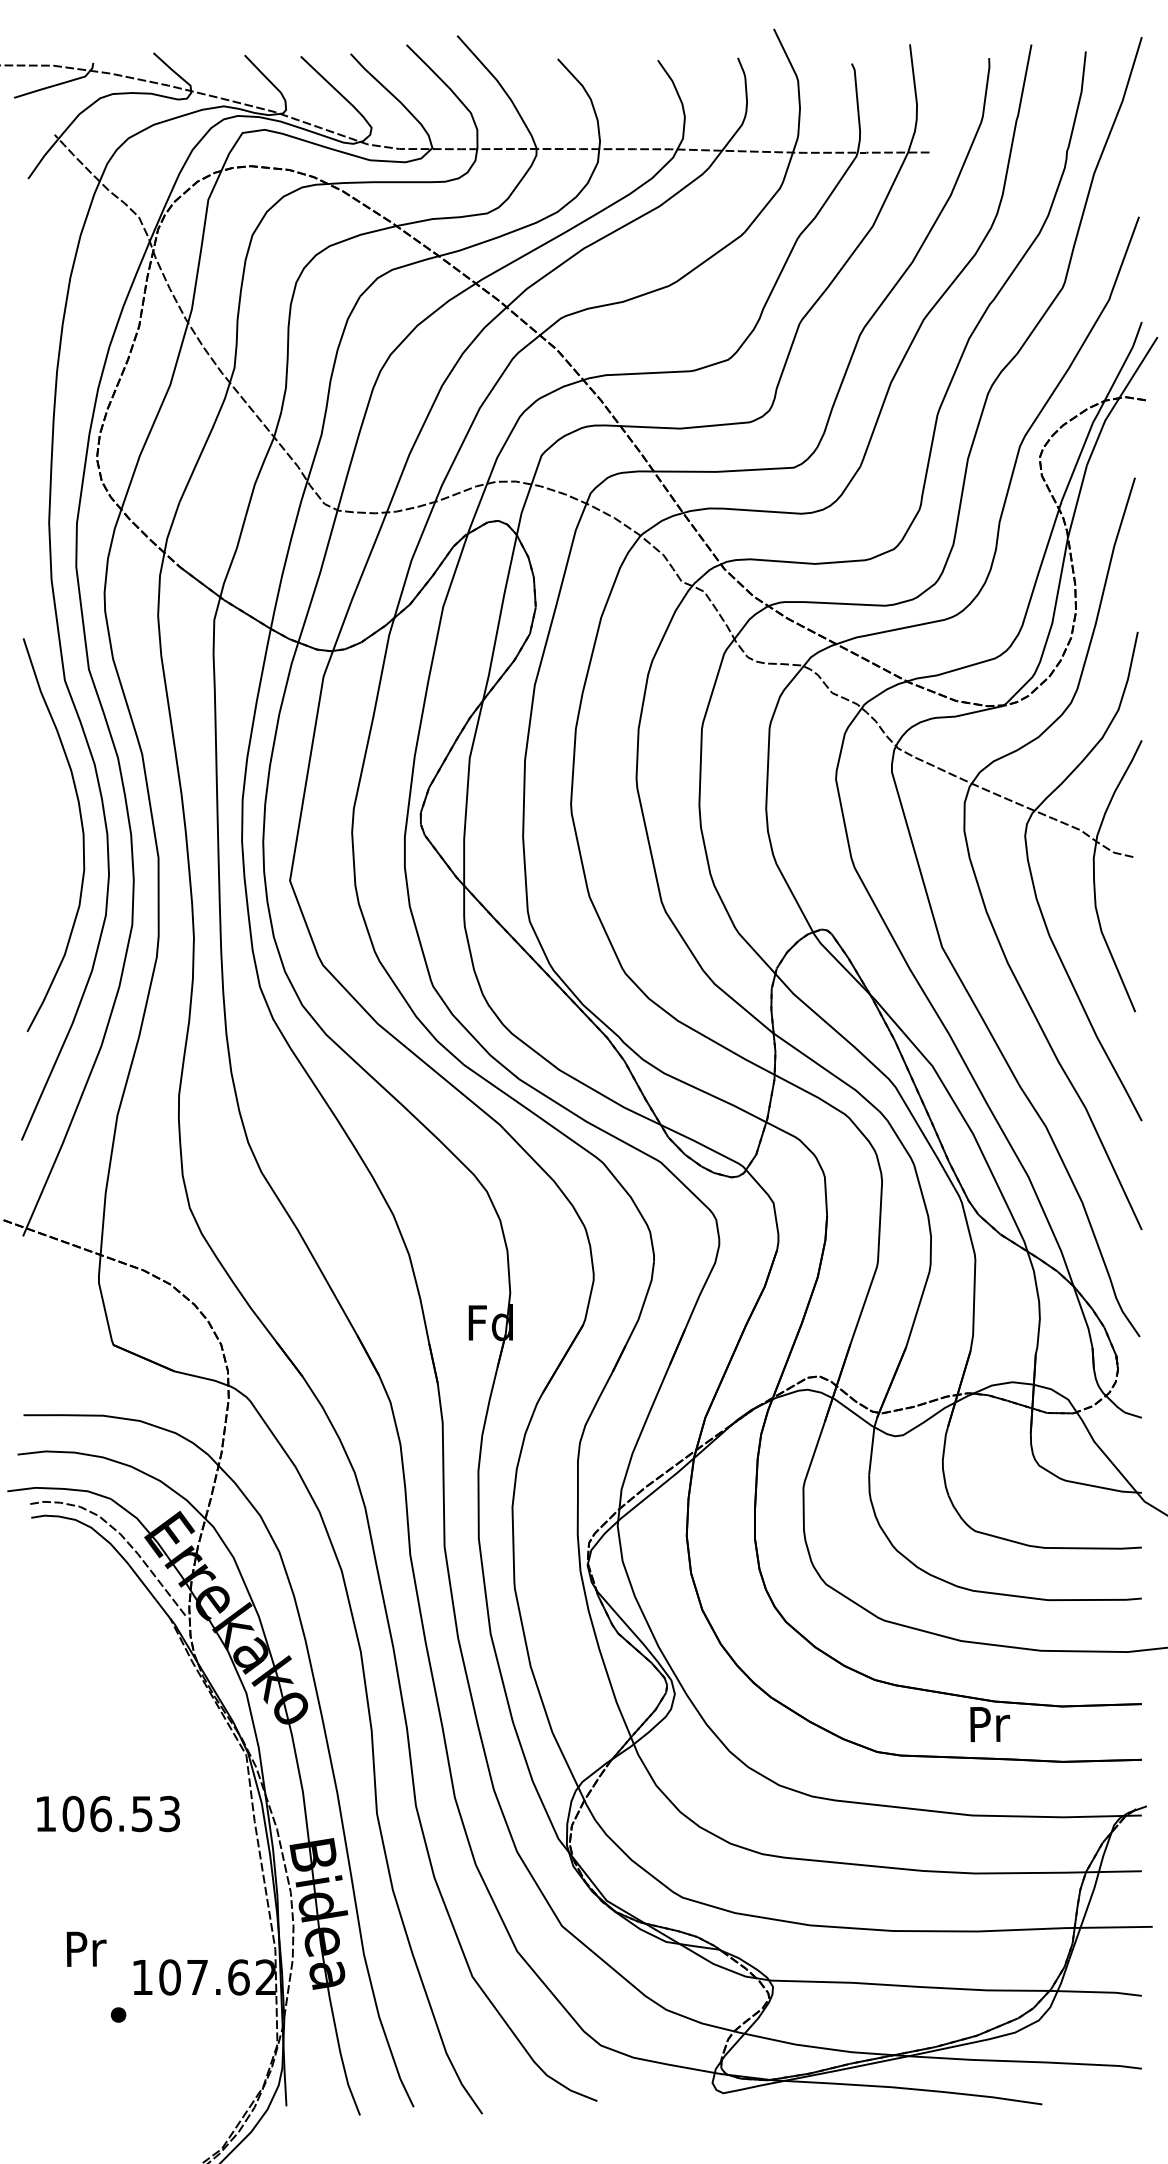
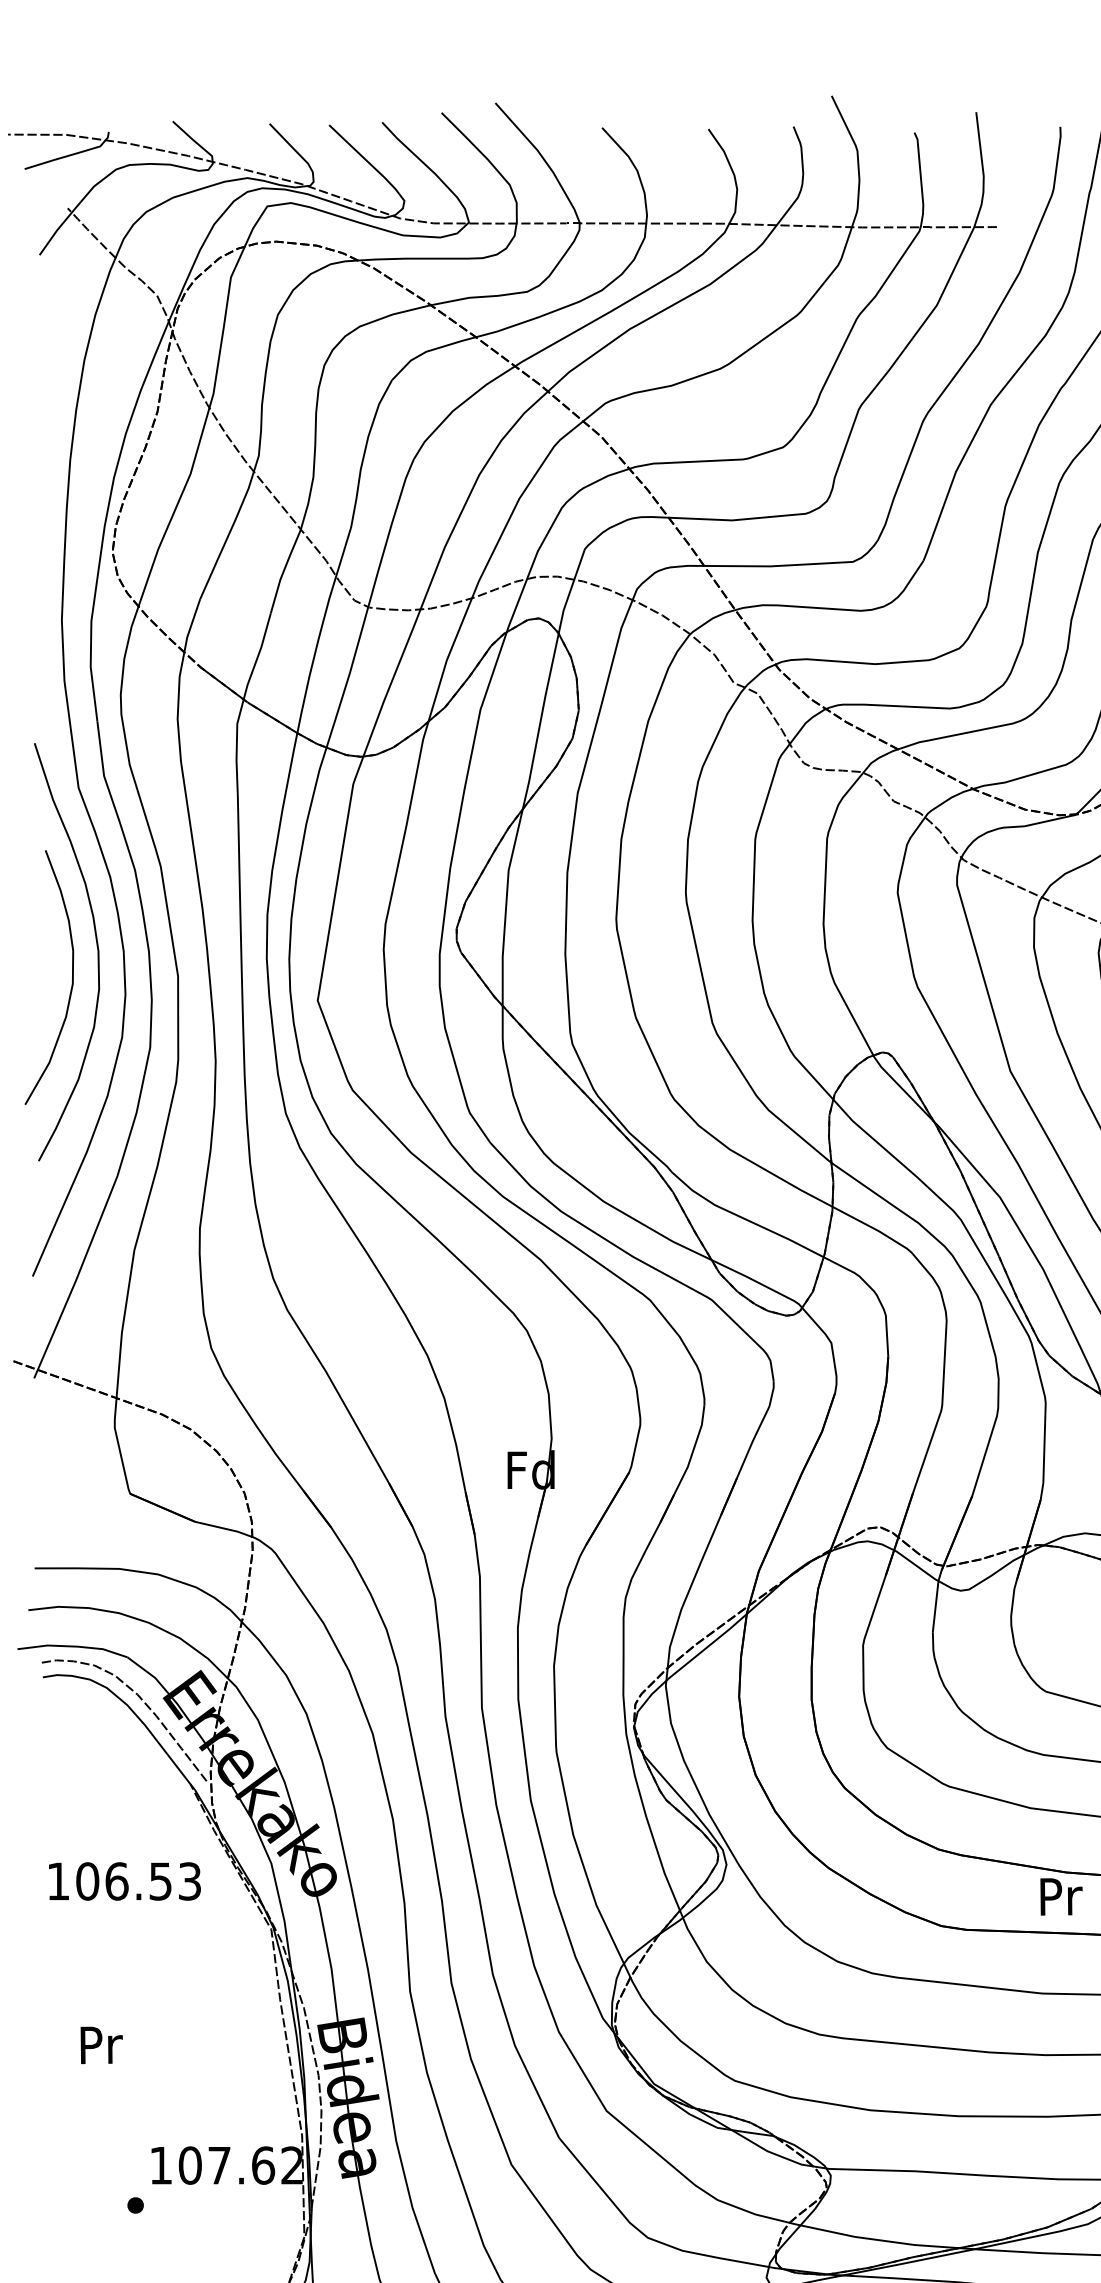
curve: (58, 858) -> (71, 977), added
text: (108, 1813) -> (124, 1880), moved
text: (86, 1948) -> (101, 2044), moved

